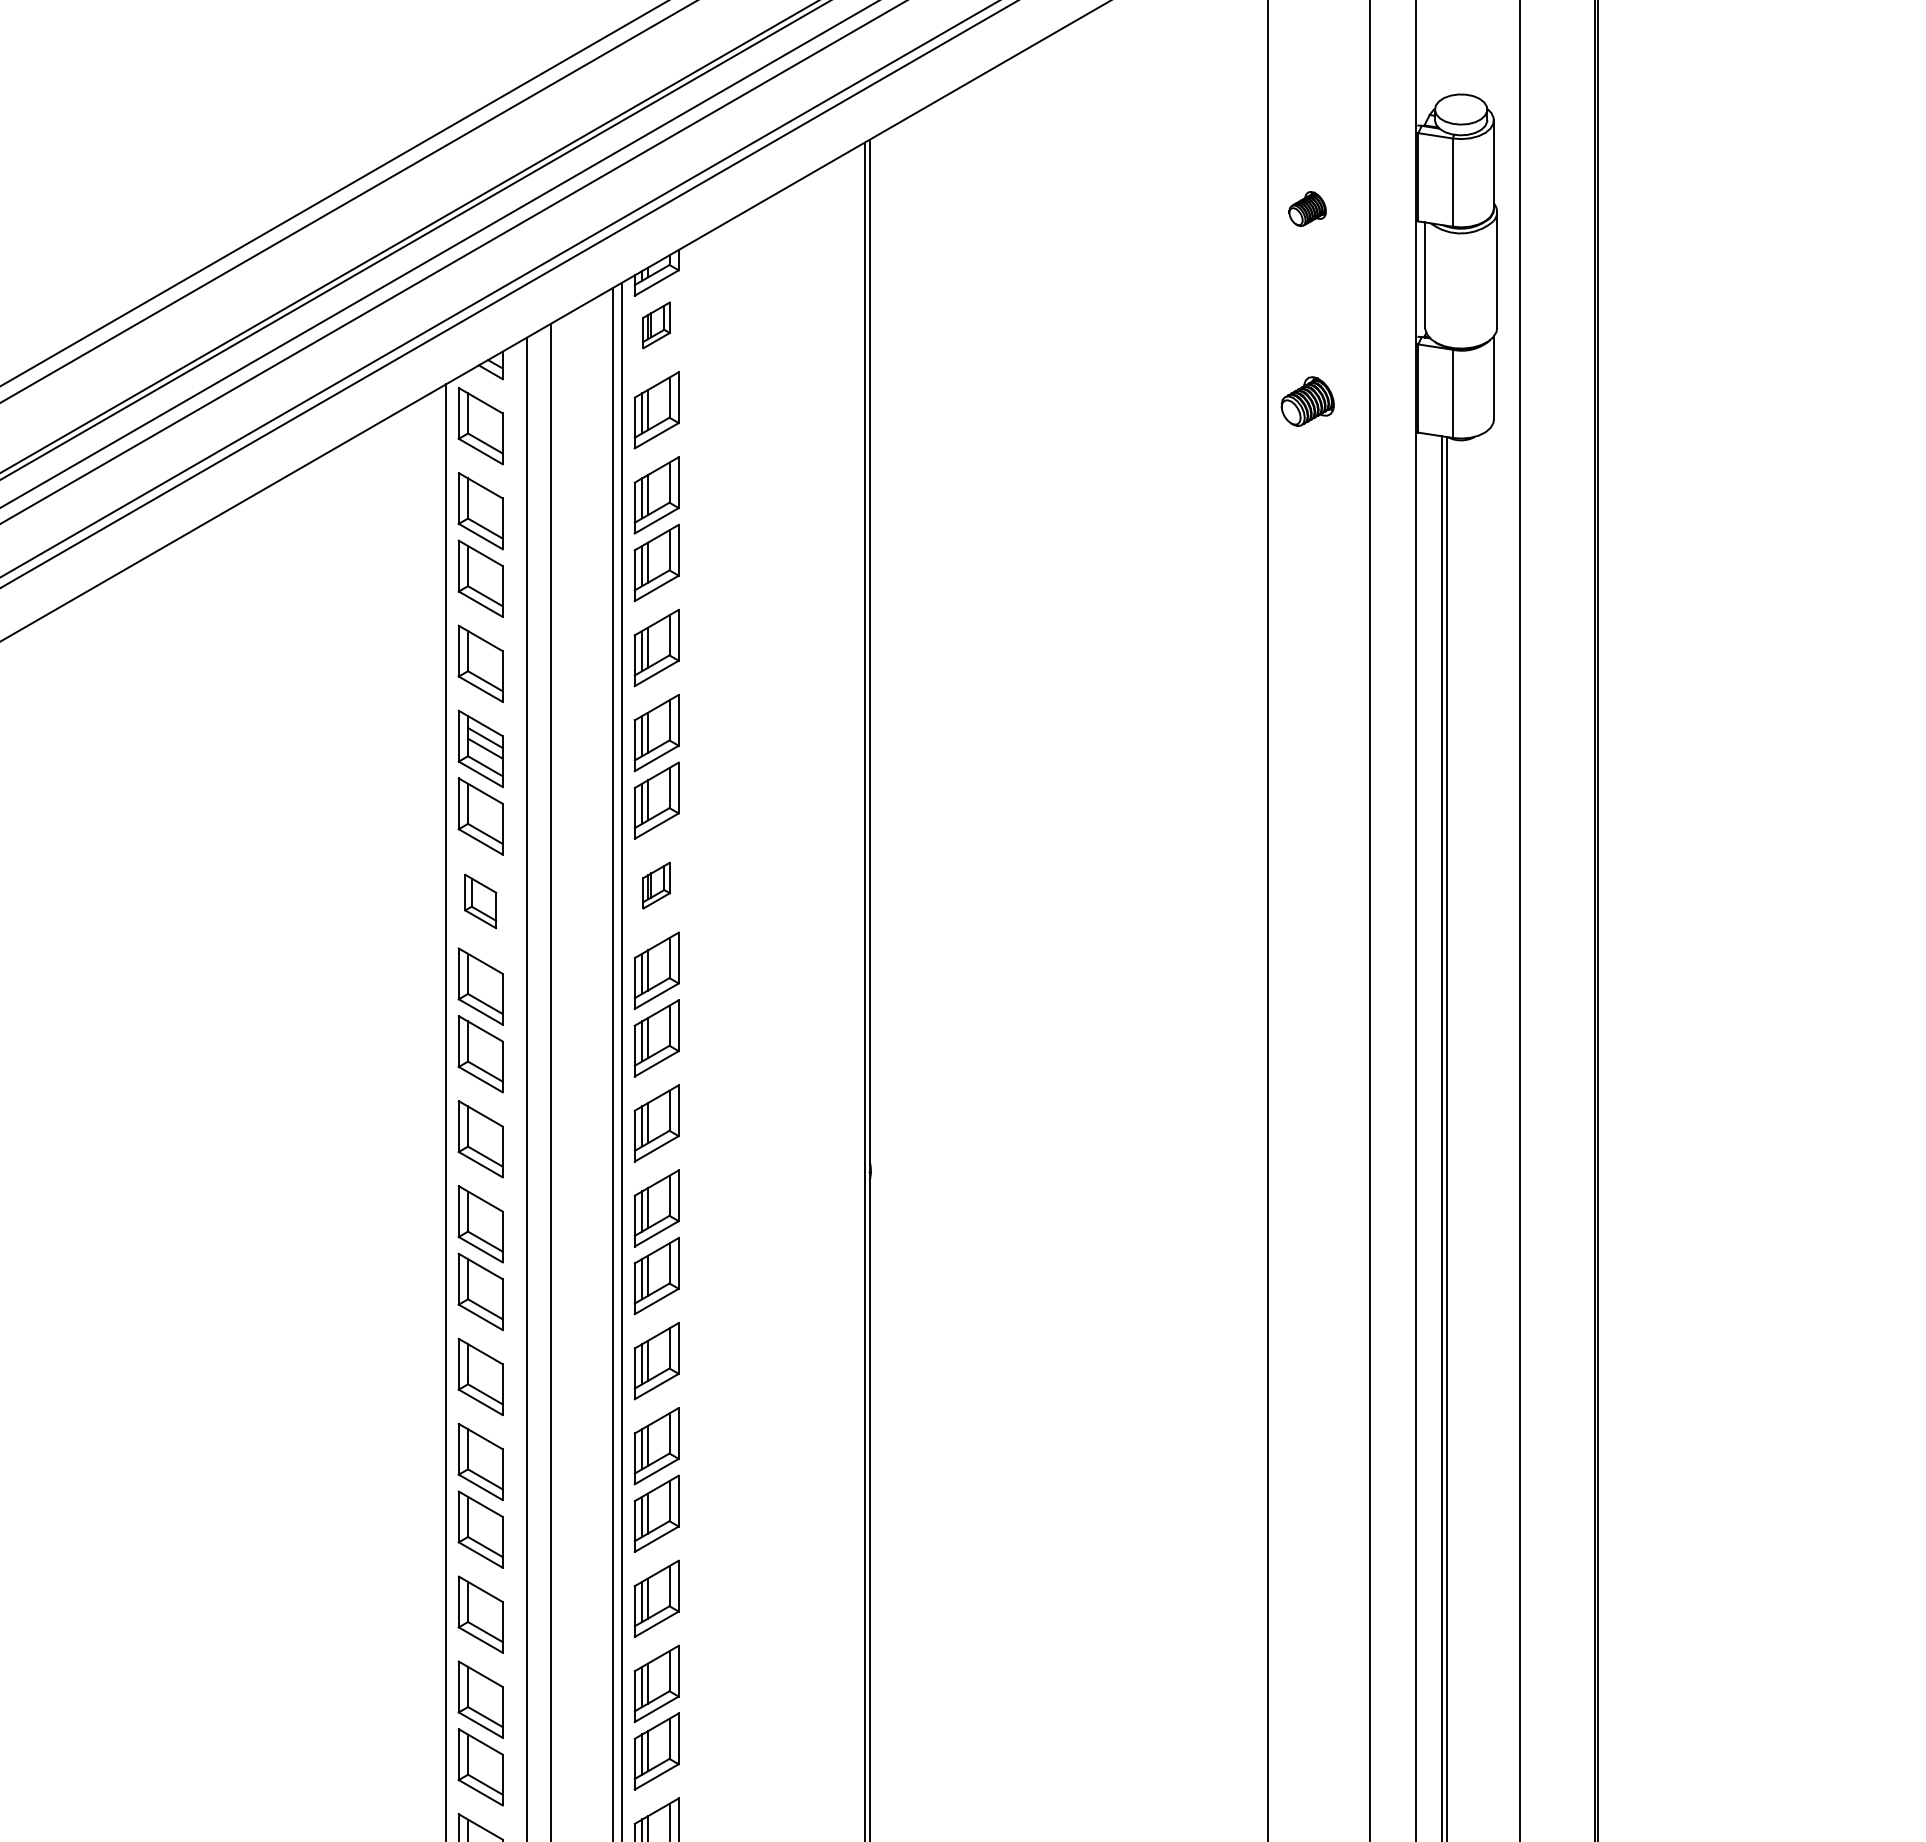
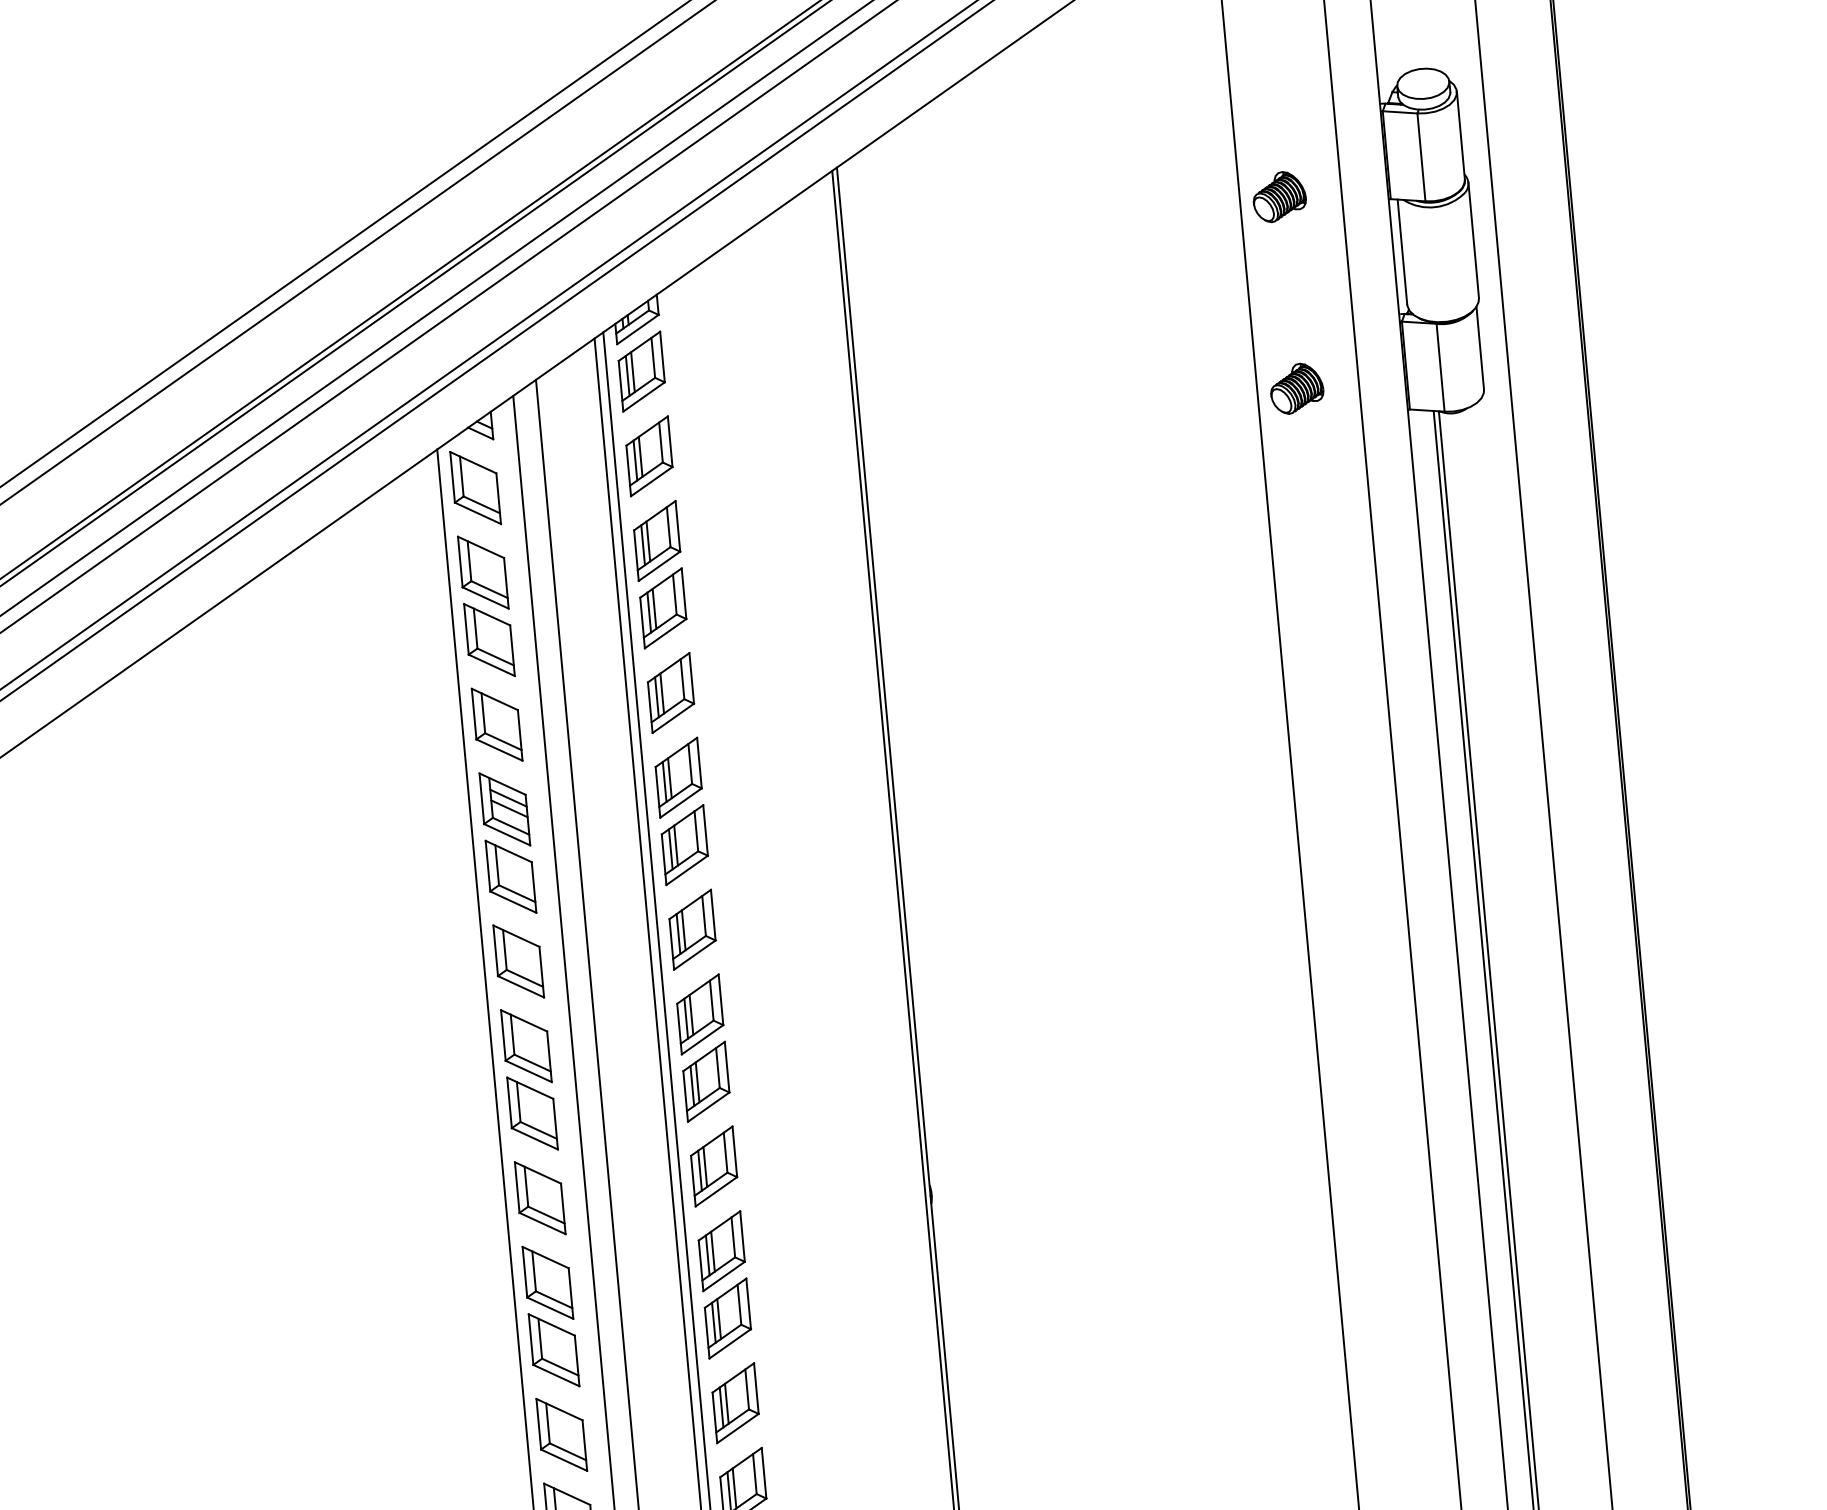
part: (1307, 208) -> (1279, 196), size x1.43
part: (656, 325) -> (641, 371), size x1.67
part: (656, 885) -> (692, 929), size x1.67
part: (480, 901) -> (518, 961), size x1.43

